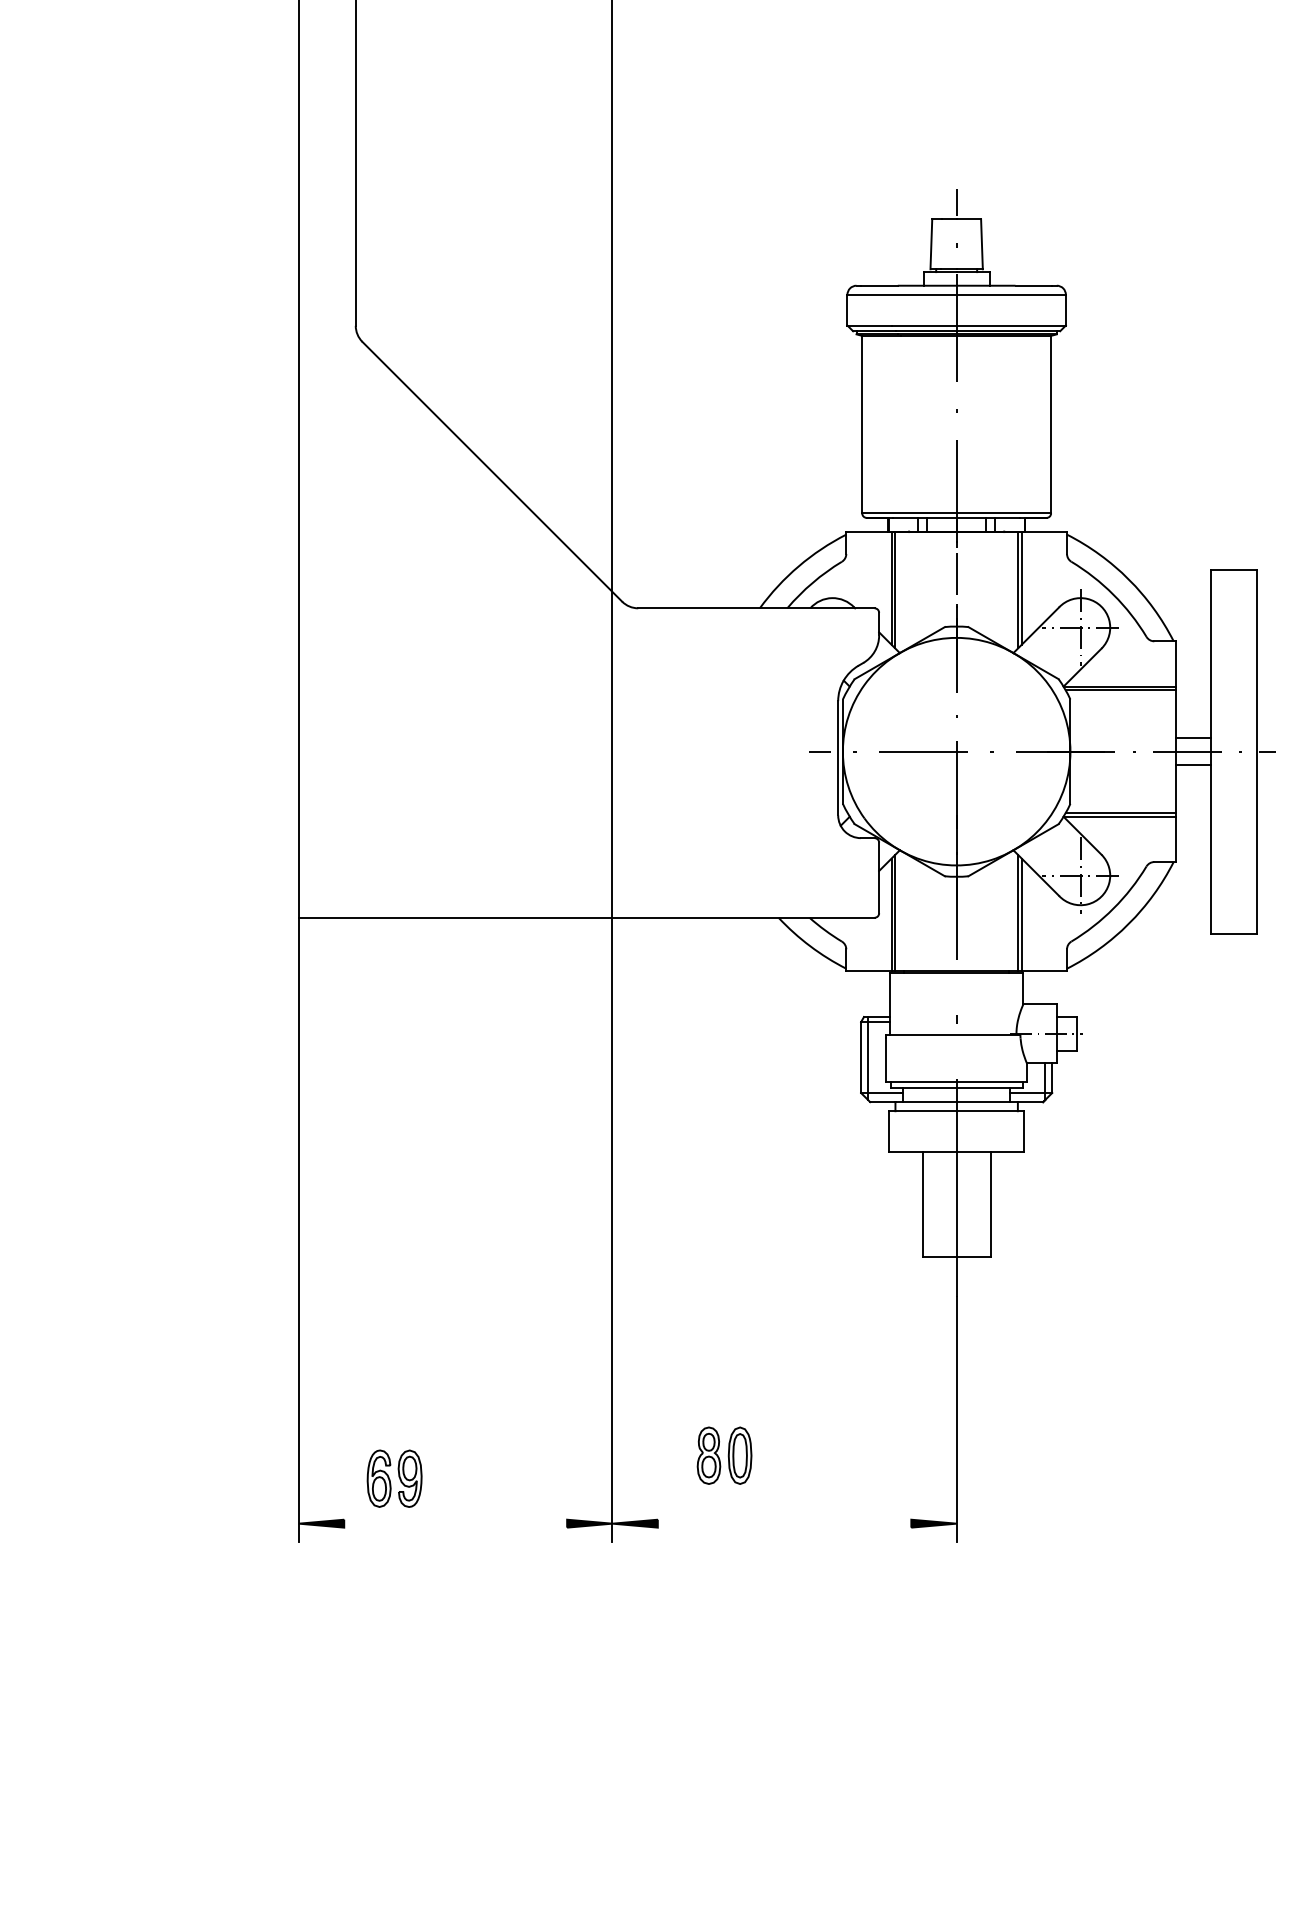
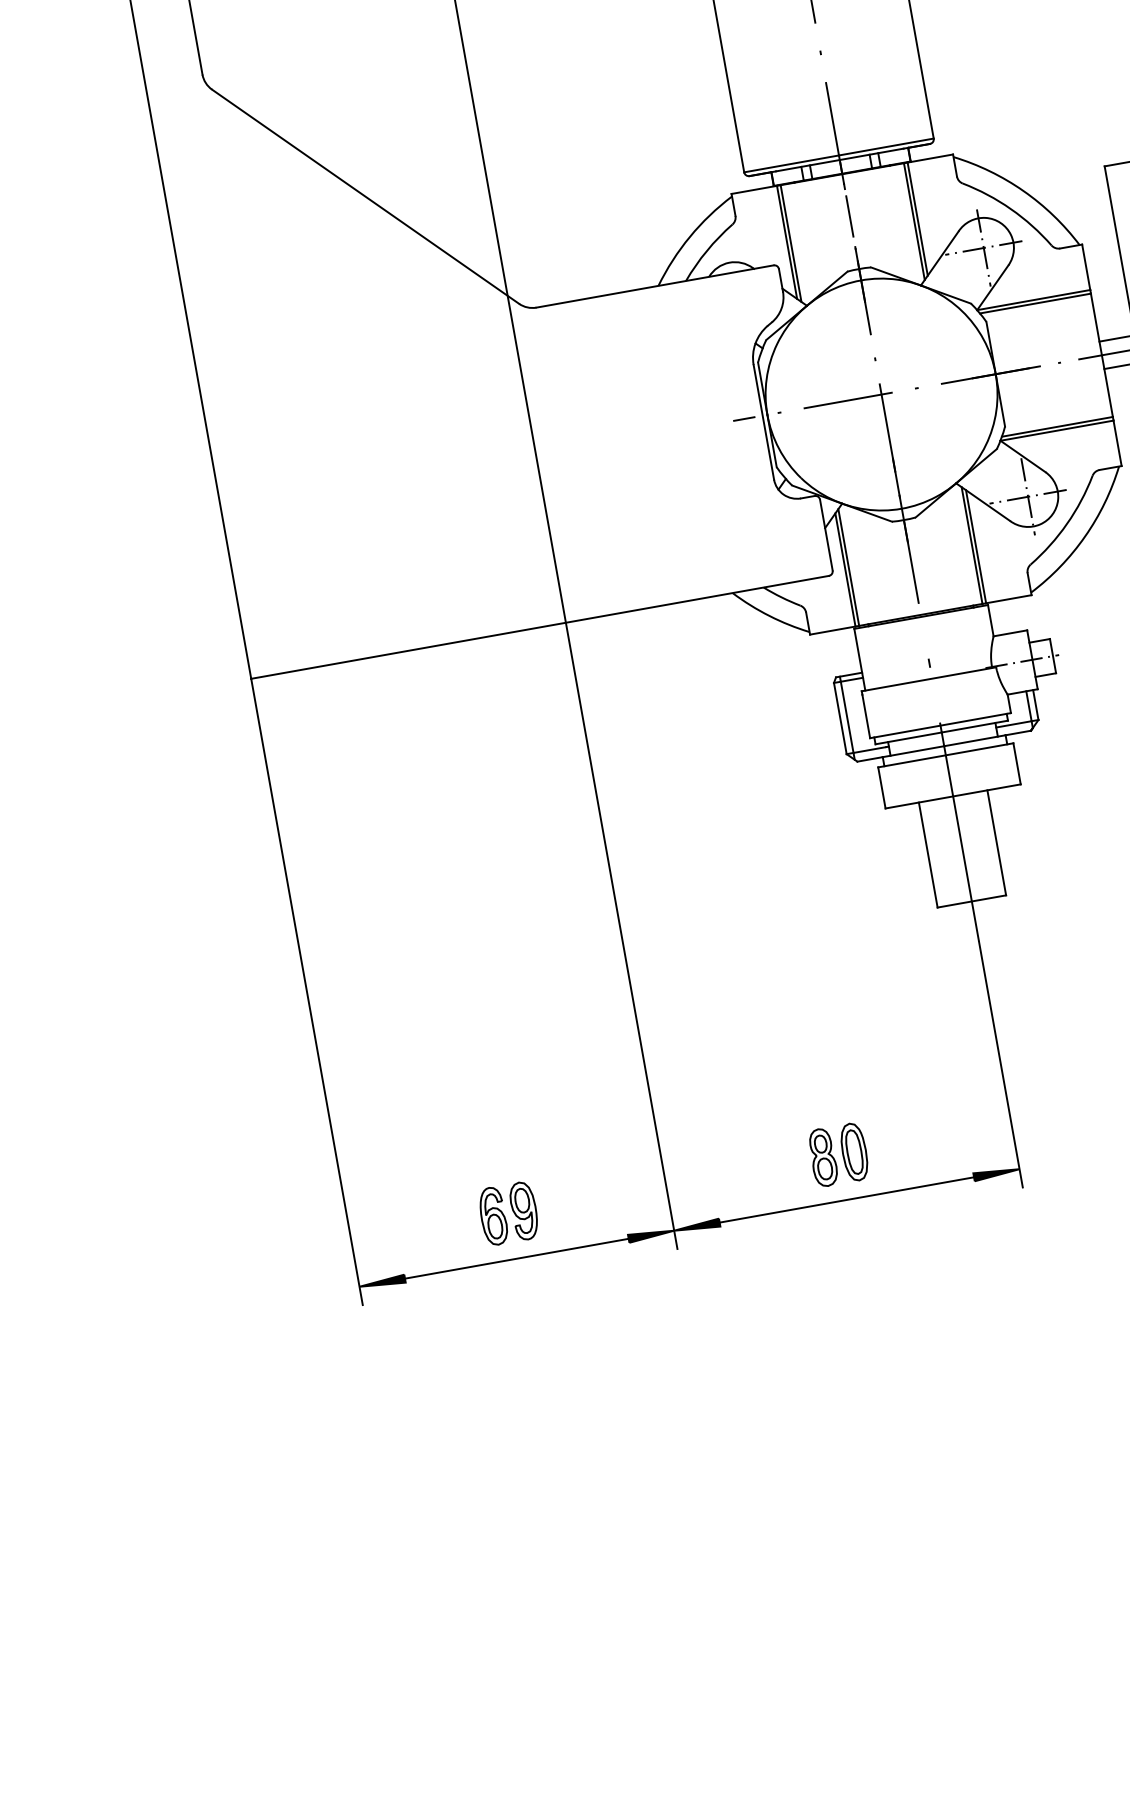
part: (724, 1455) -> (838, 1154), moved
part: (394, 1478) -> (508, 1213), moved
line: (455, 1523) -> (516, 1258), added
line: (784, 1523) -> (846, 1199), added

